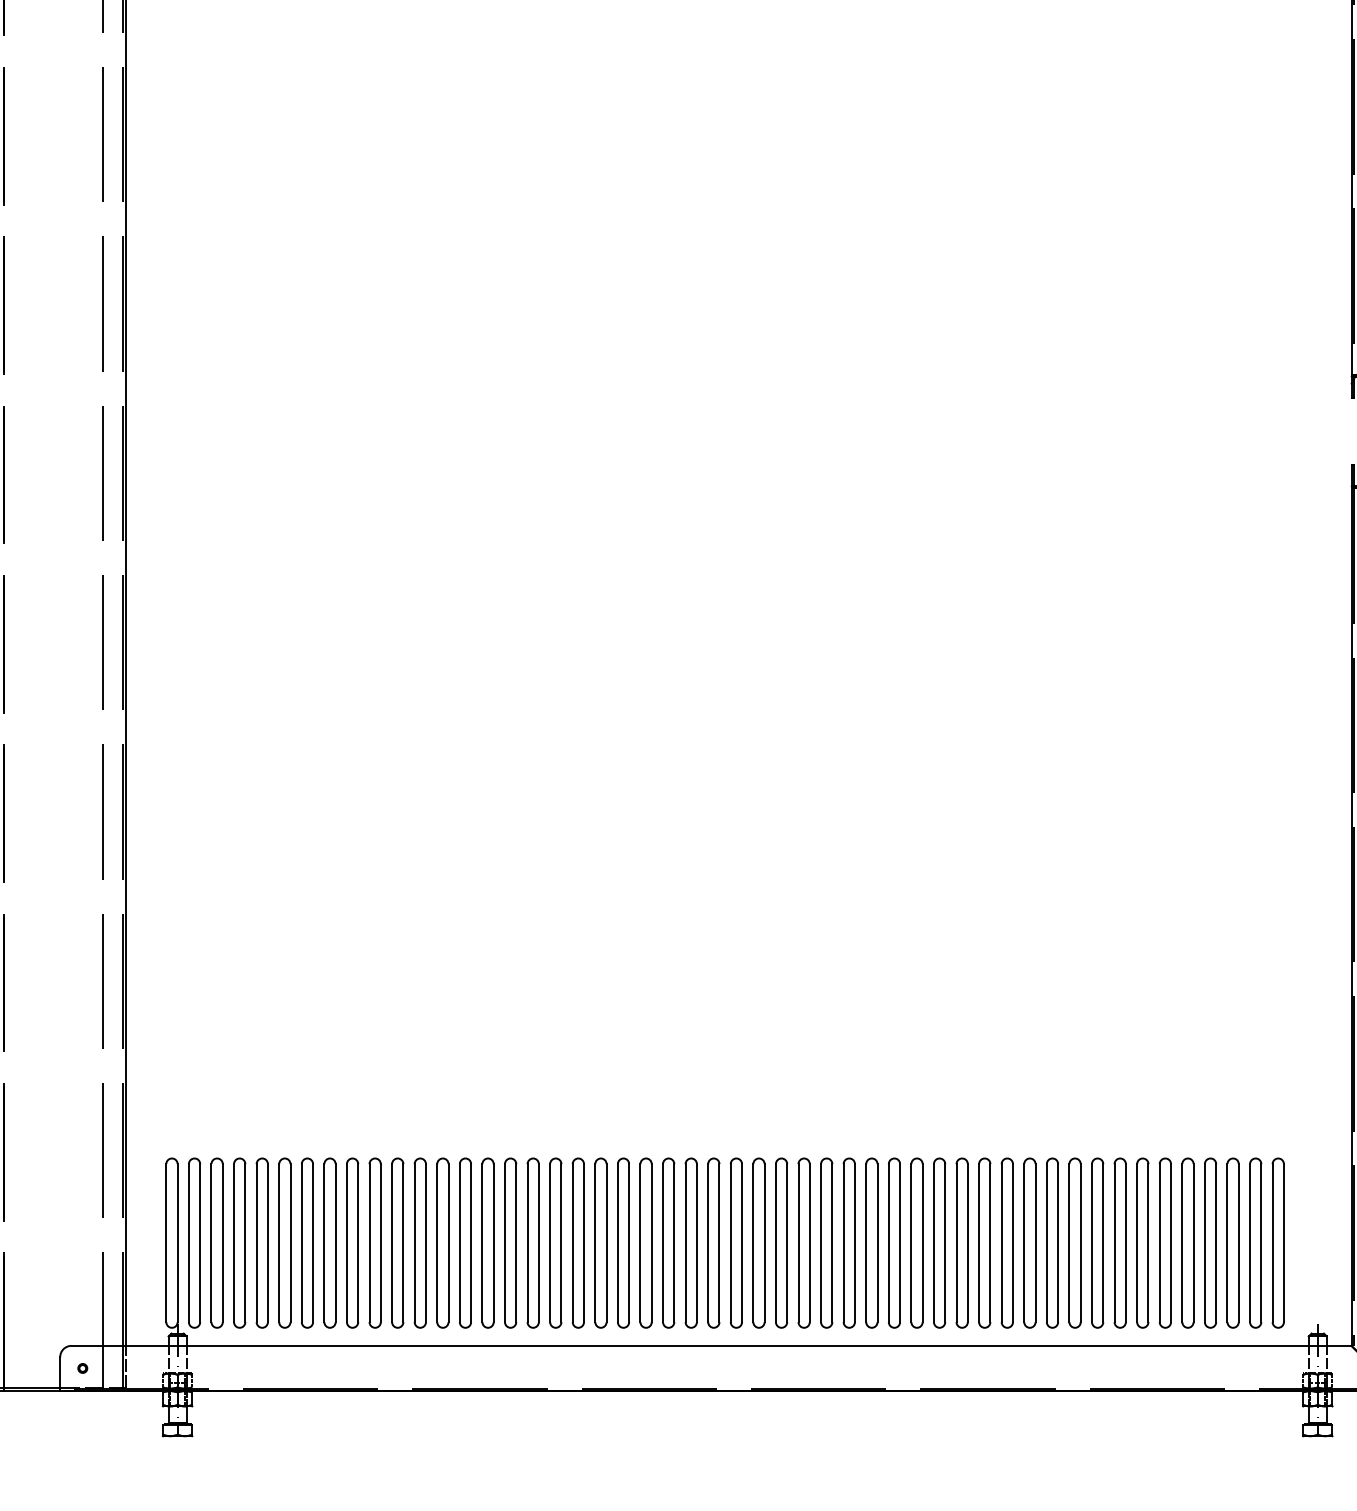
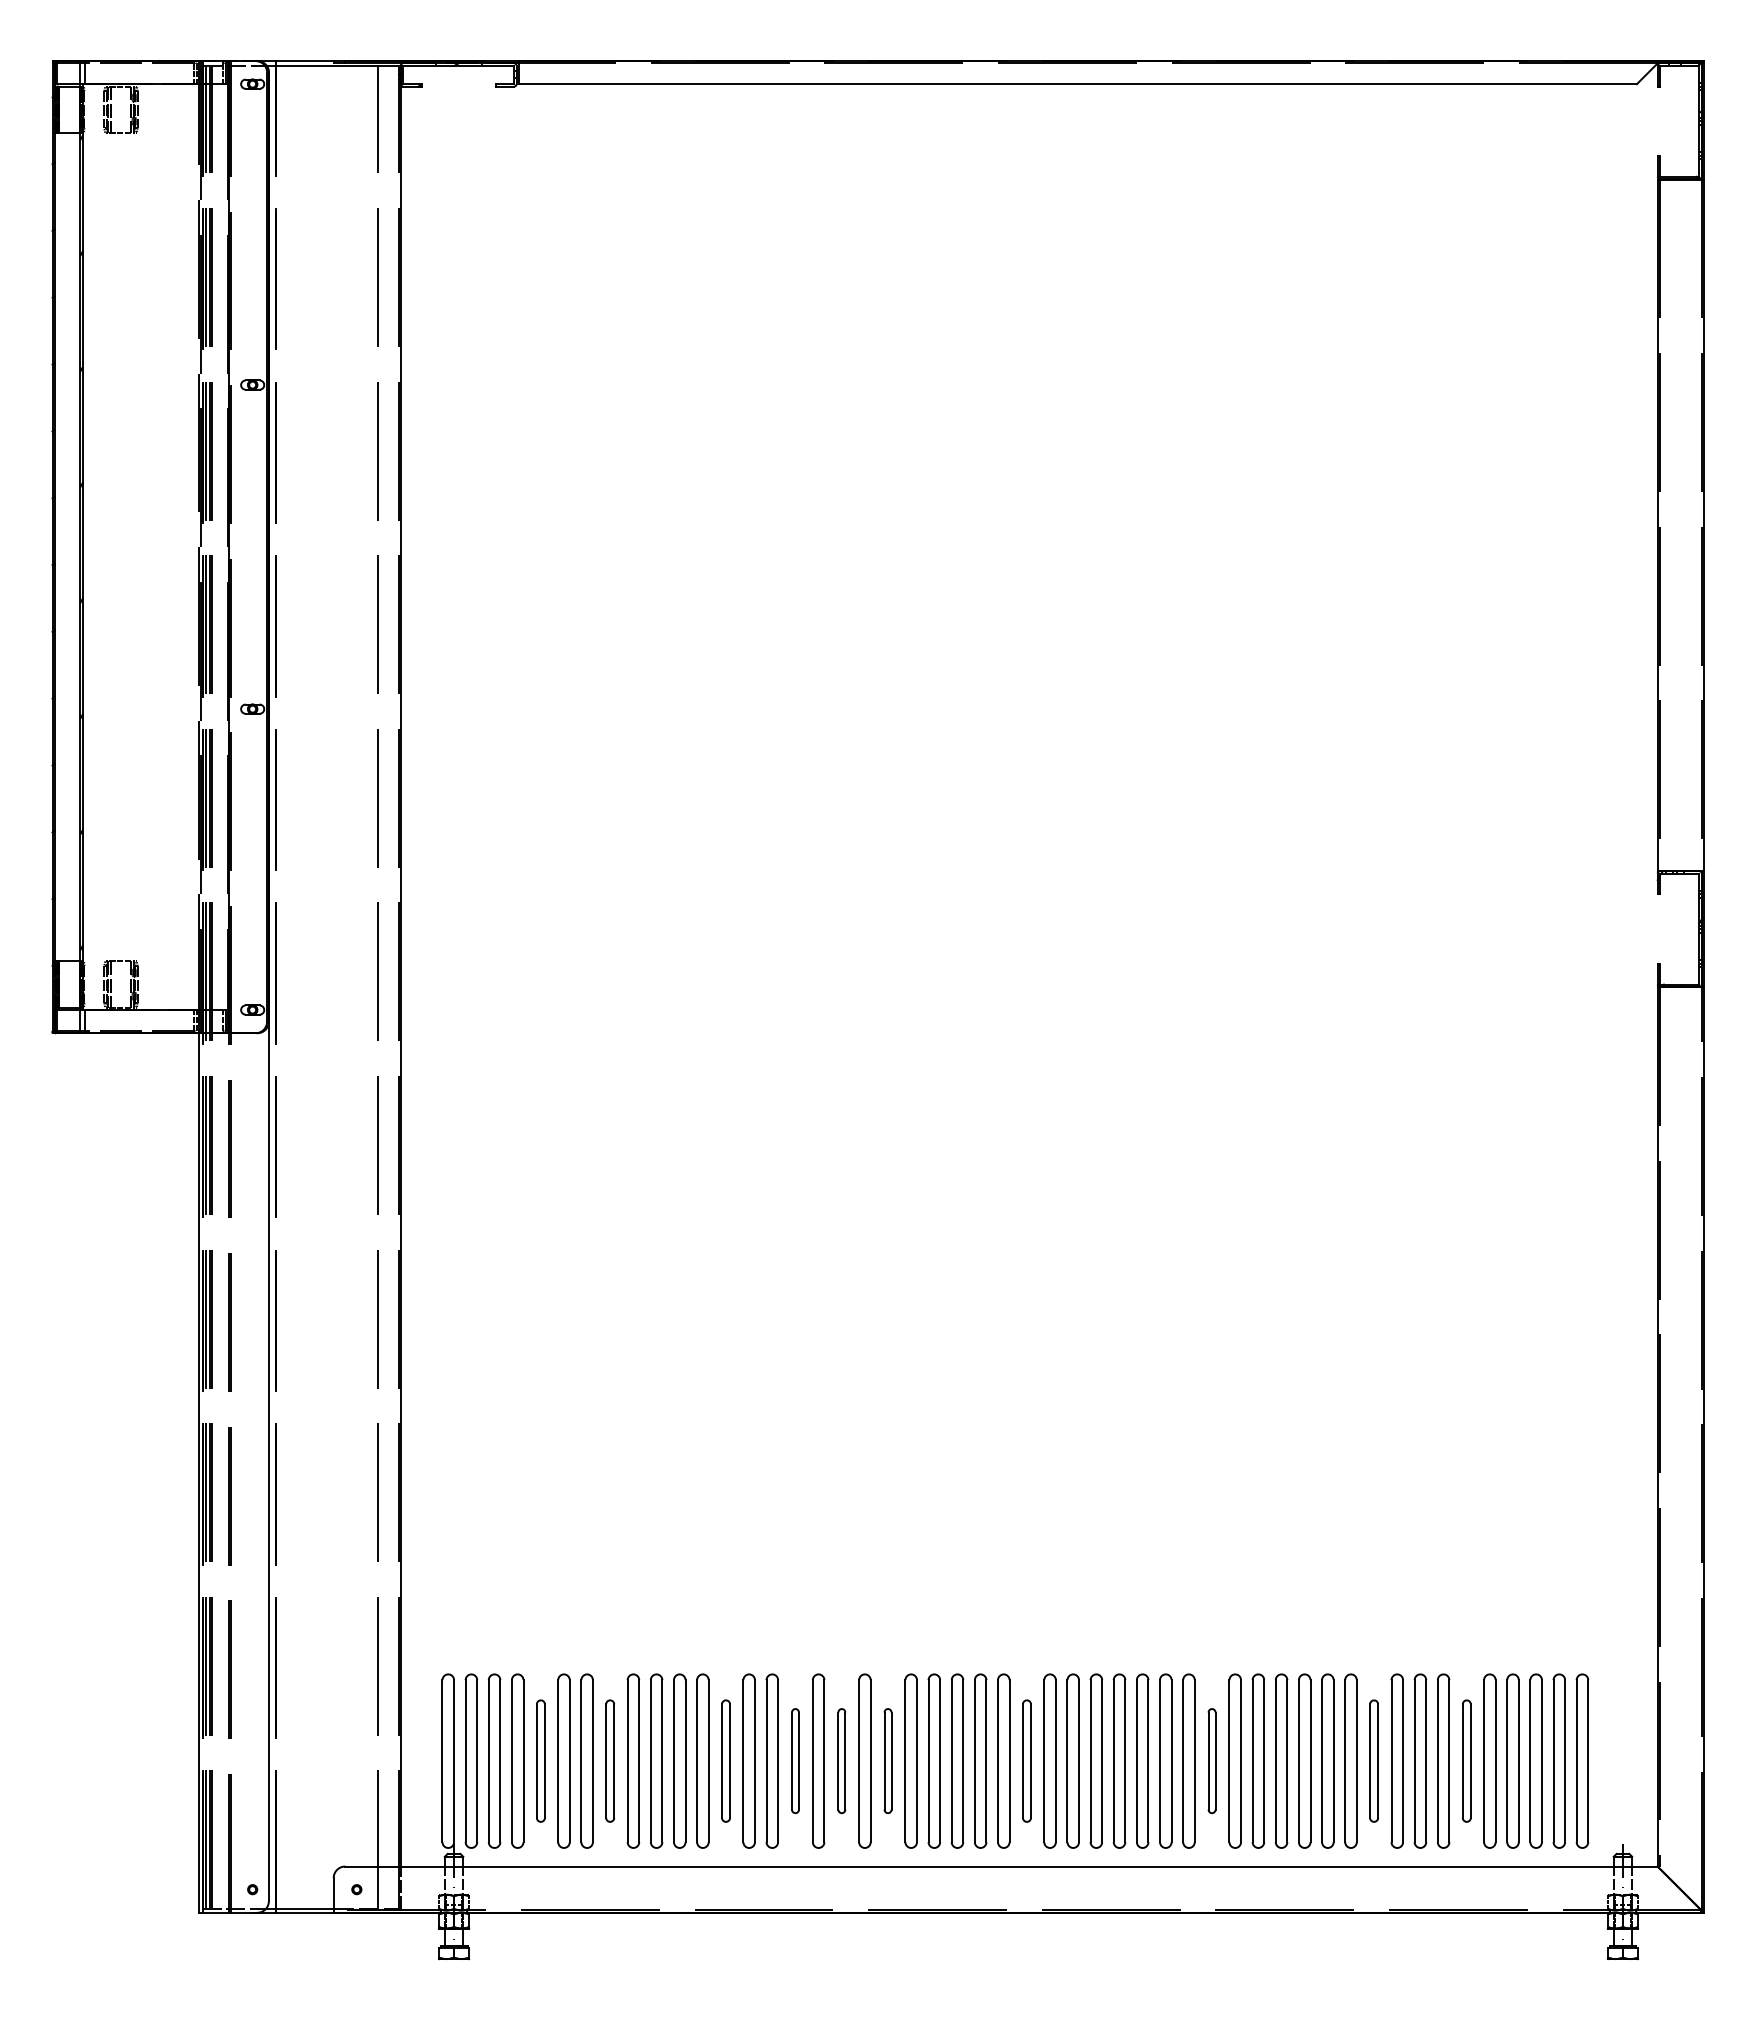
part: (261, 1242) -> (540, 1760), size x0.7
part: (329, 1242) -> (609, 1760), size x0.7
part: (442, 1242) -> (725, 1760), size x0.7
part: (510, 1242) -> (795, 1760), size x0.6
part: (555, 1242) -> (841, 1760), size x0.6
part: (600, 1242) -> (887, 1760), size x0.6
part: (735, 1242) -> (1026, 1760), size x0.7
part: (916, 1242) -> (1211, 1760), size x0.6
part: (1074, 1242) -> (1373, 1760), size x0.7
part: (1165, 1242) -> (1466, 1760), size x0.7

